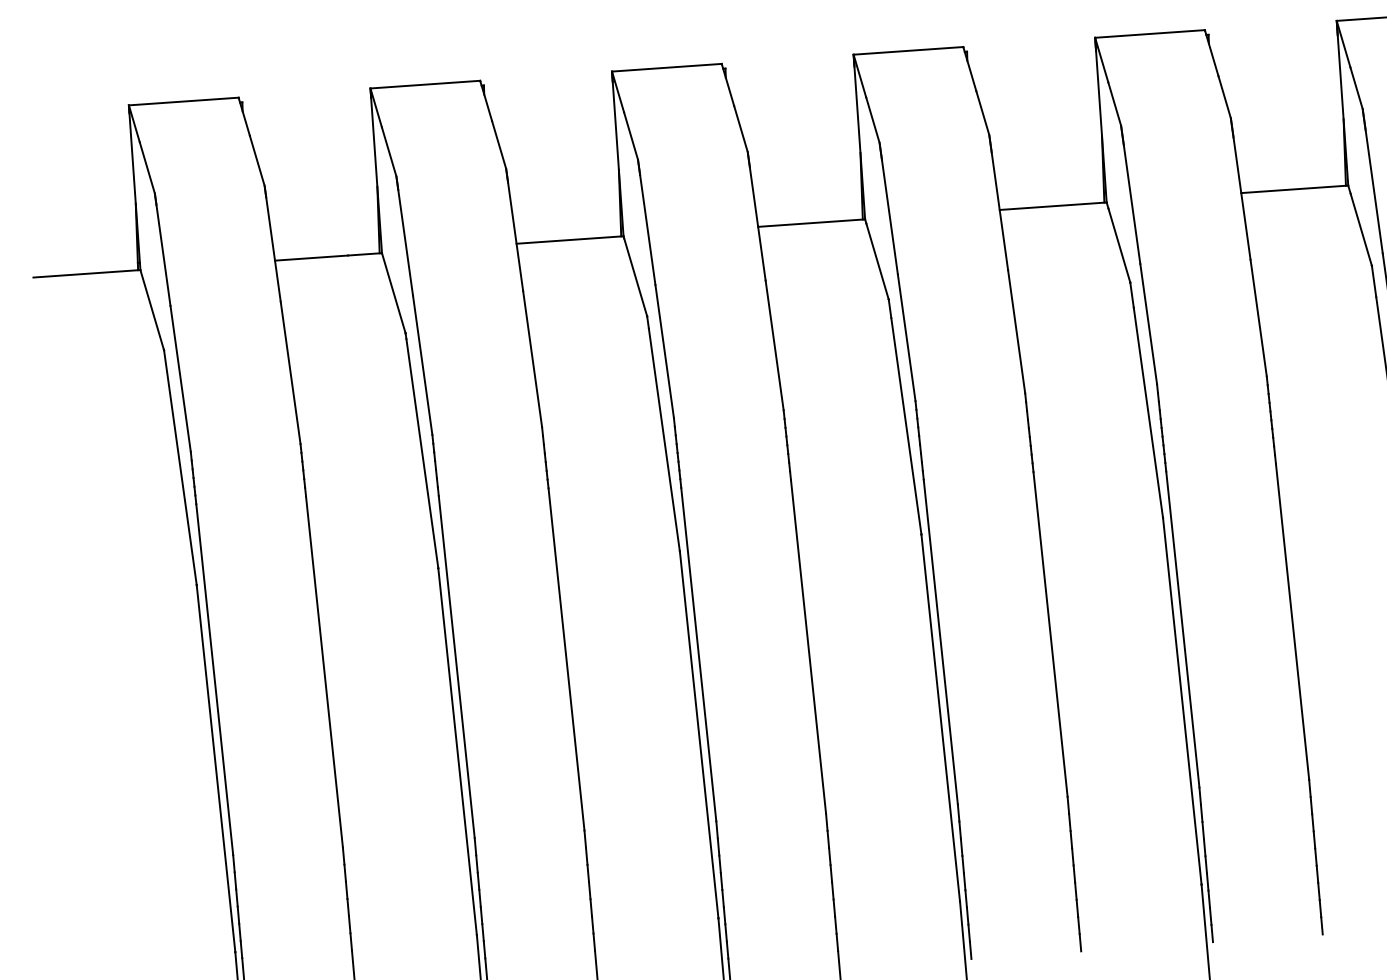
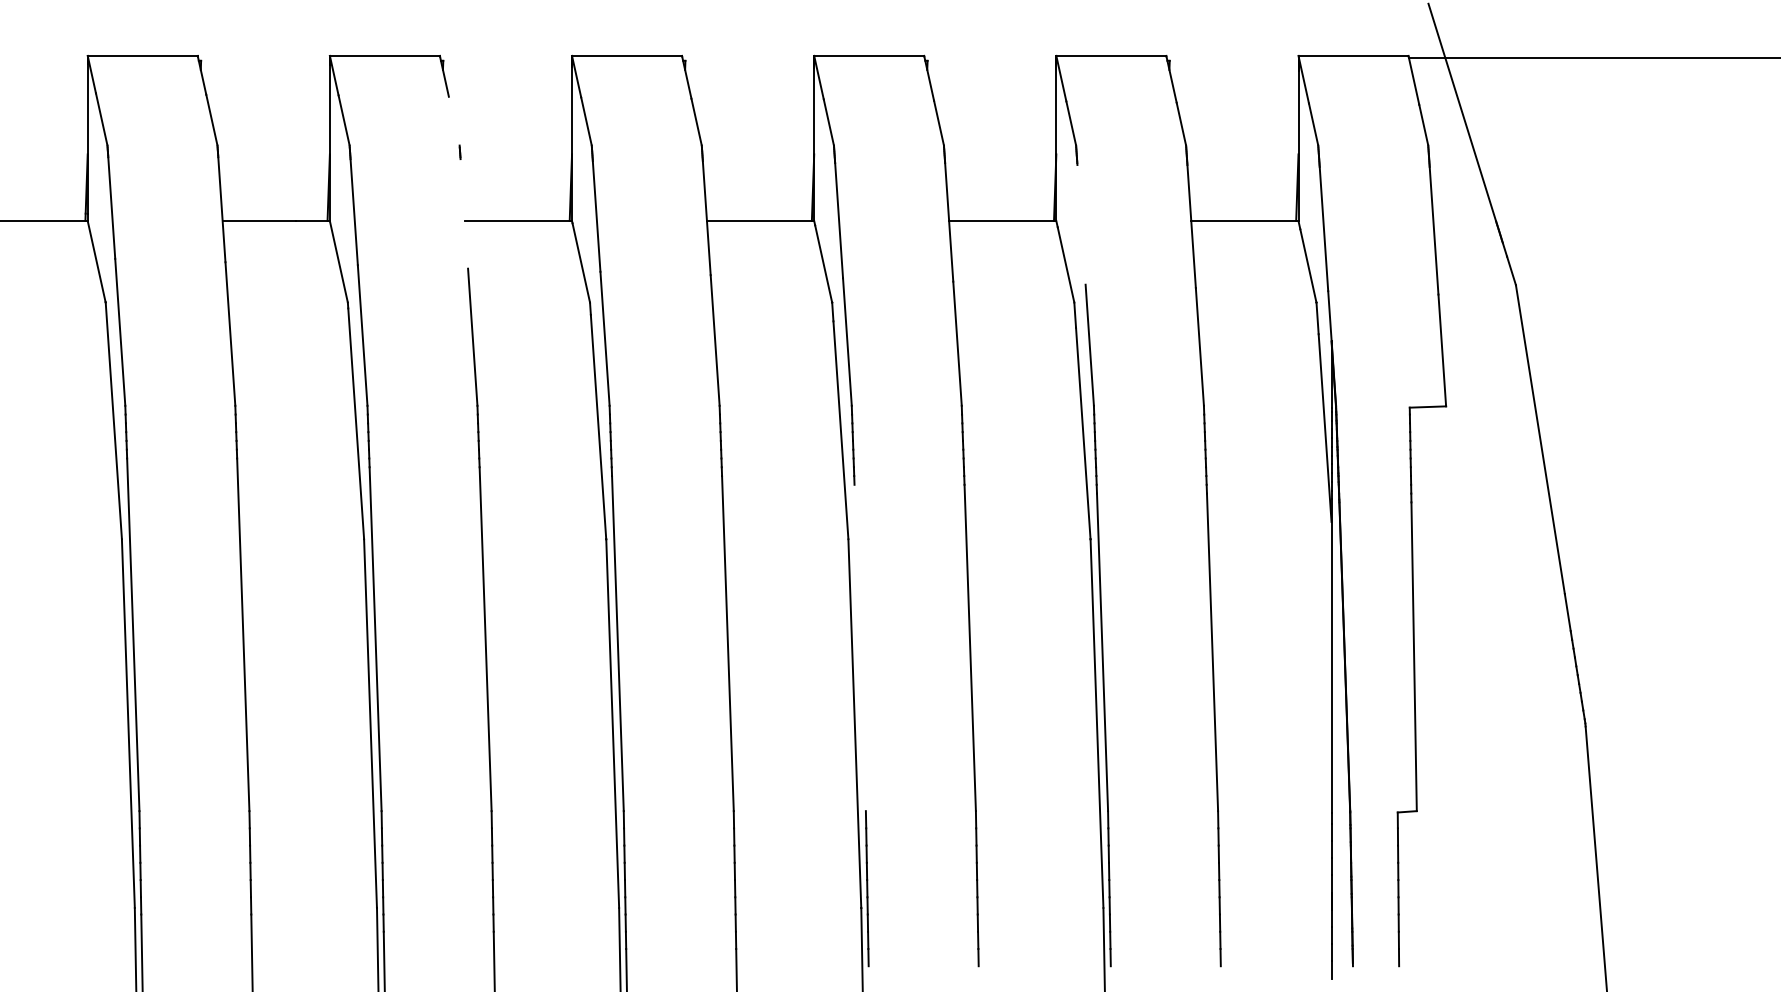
line: (498, 144) -> (453, 120), removed
line: (1132, 204) -> (1081, 224), removed
line: (515, 236) -> (464, 213), removed
line: (940, 641) -> (859, 647), removed

